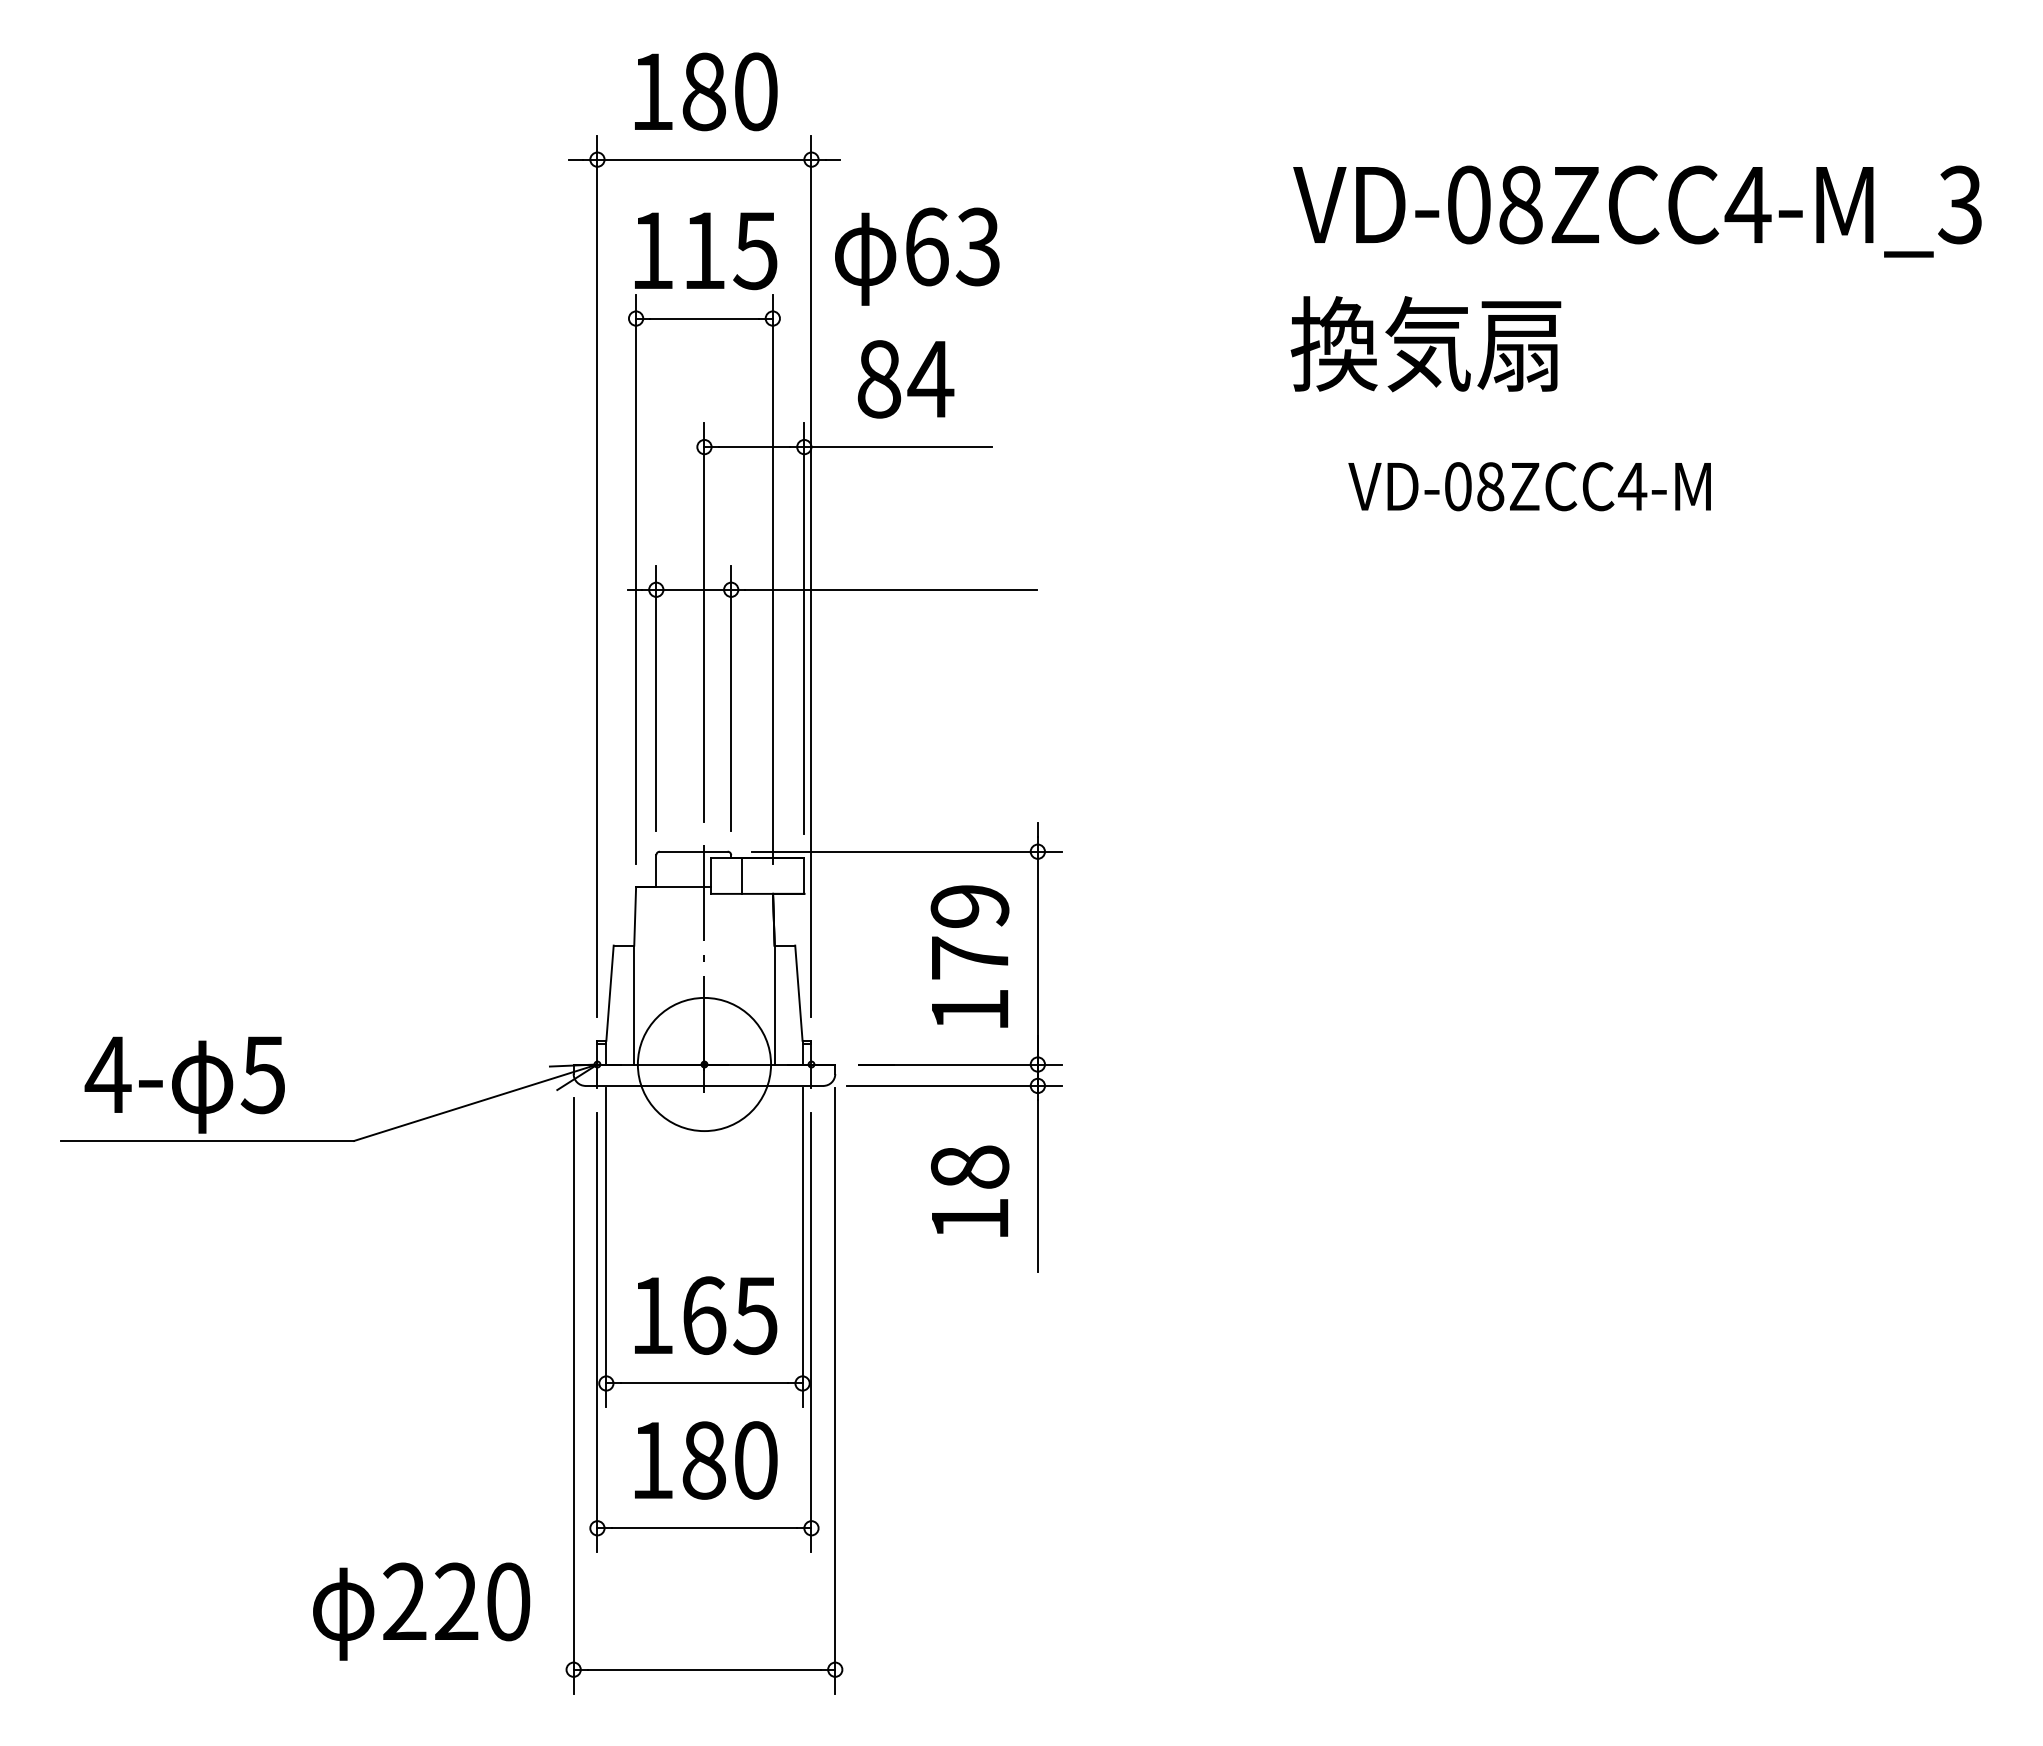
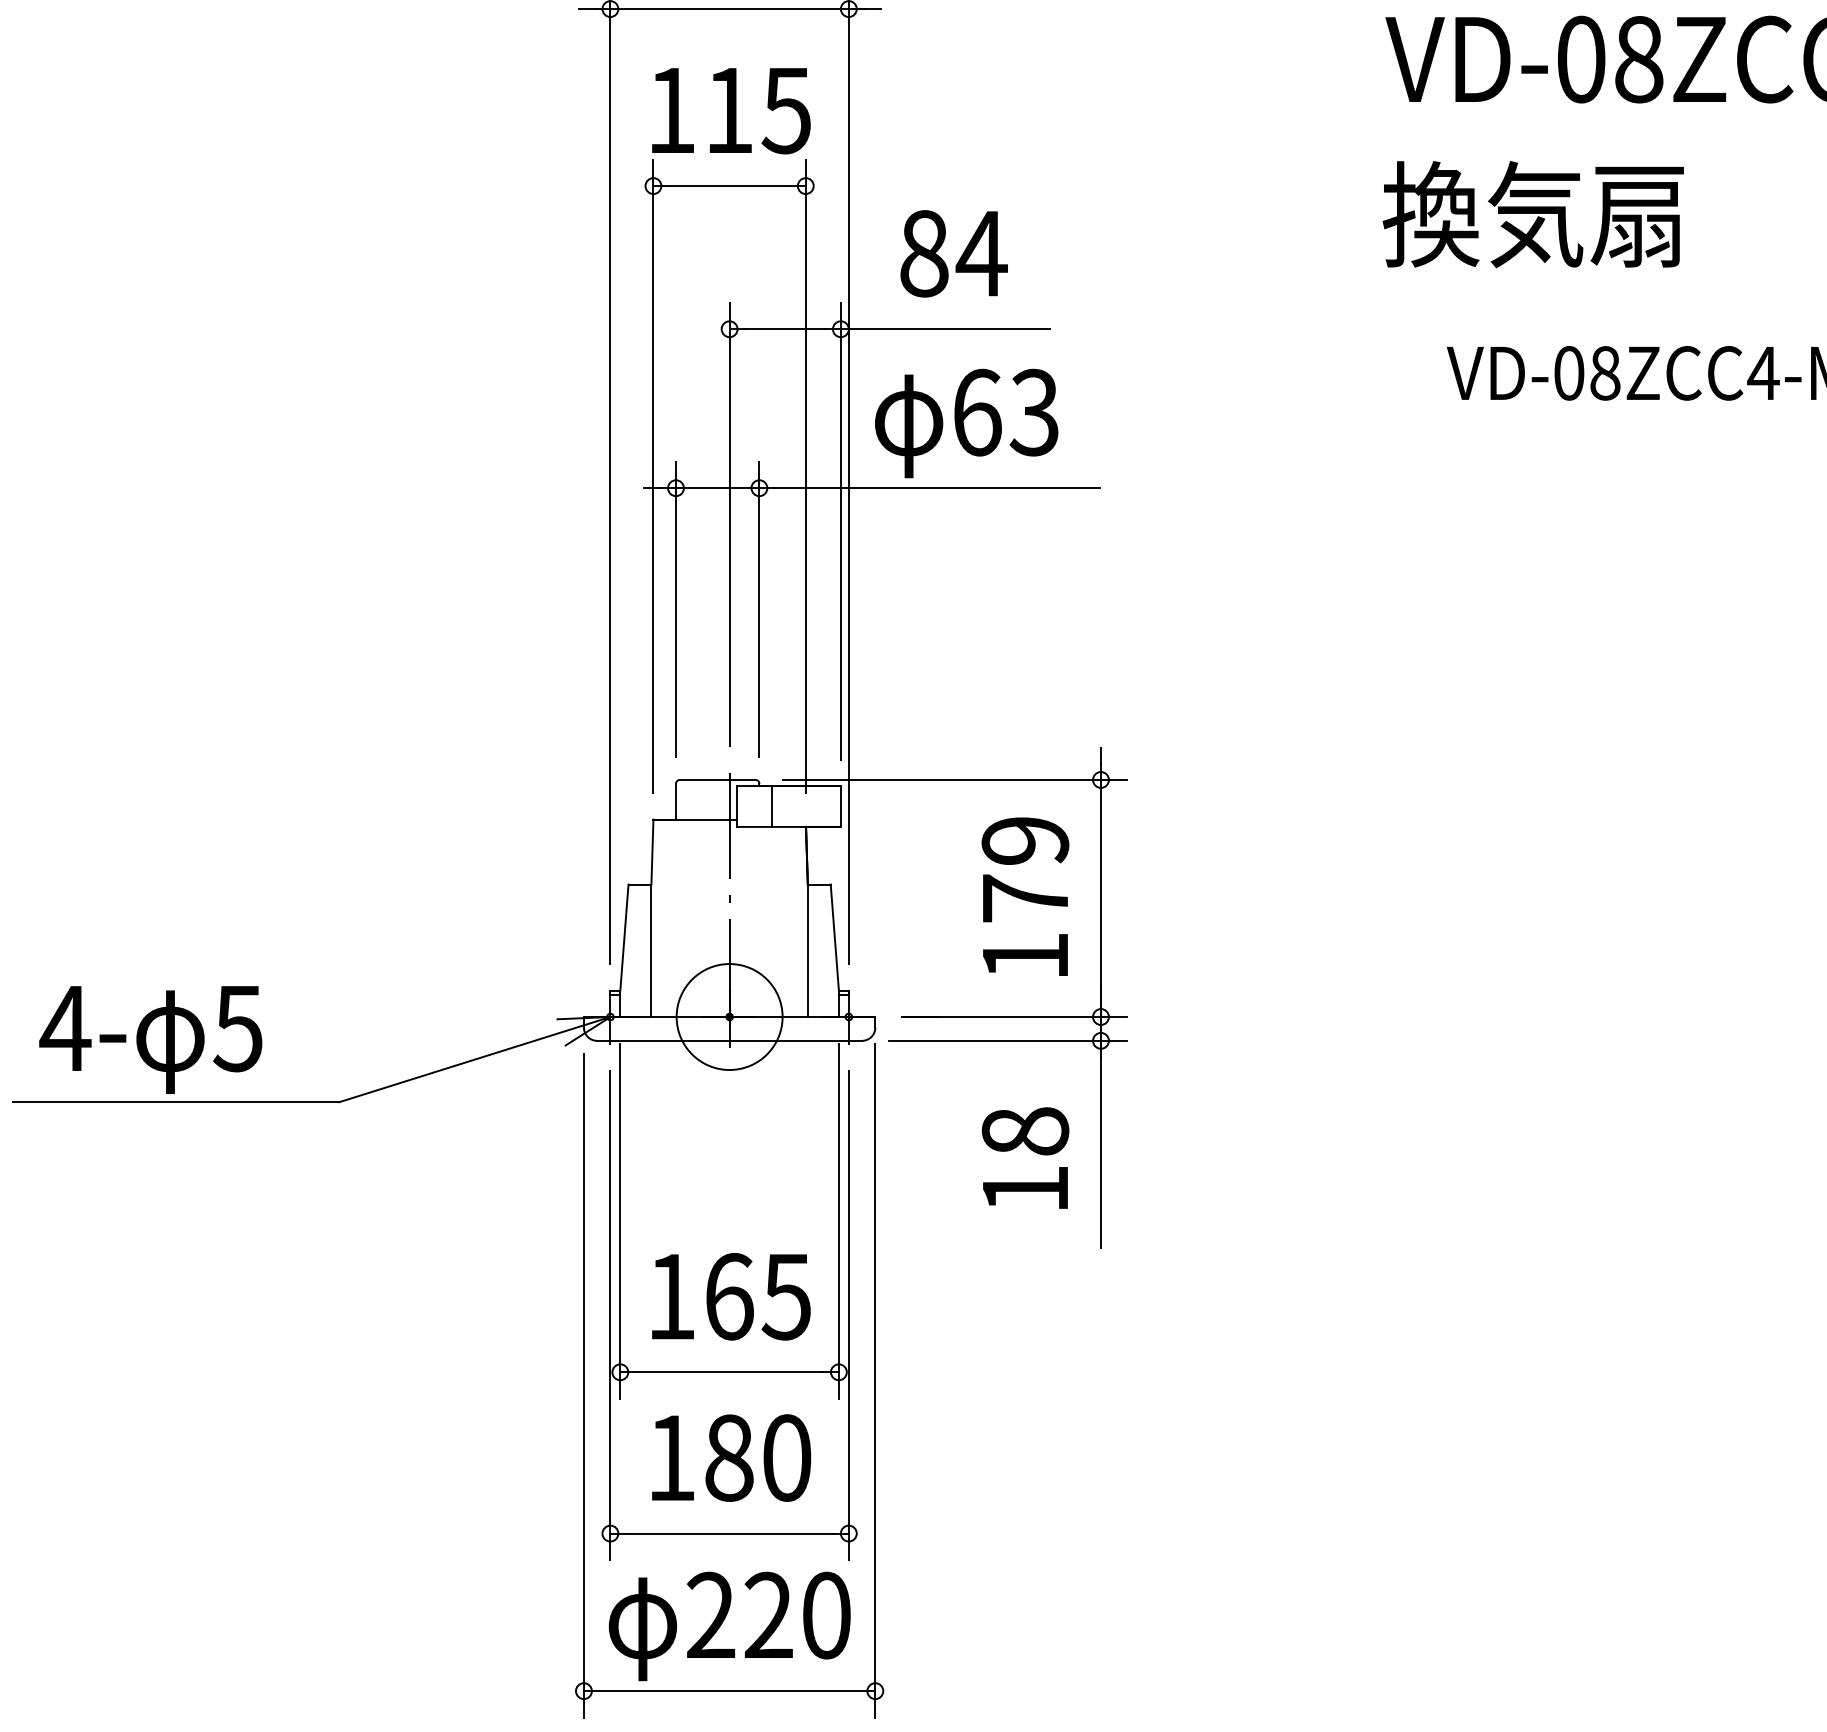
text: (917, 256) -> (966, 423), moved
circle: (704, 1064) -> (729, 1016), size x0.71
text: (421, 1611) -> (729, 1626), moved

